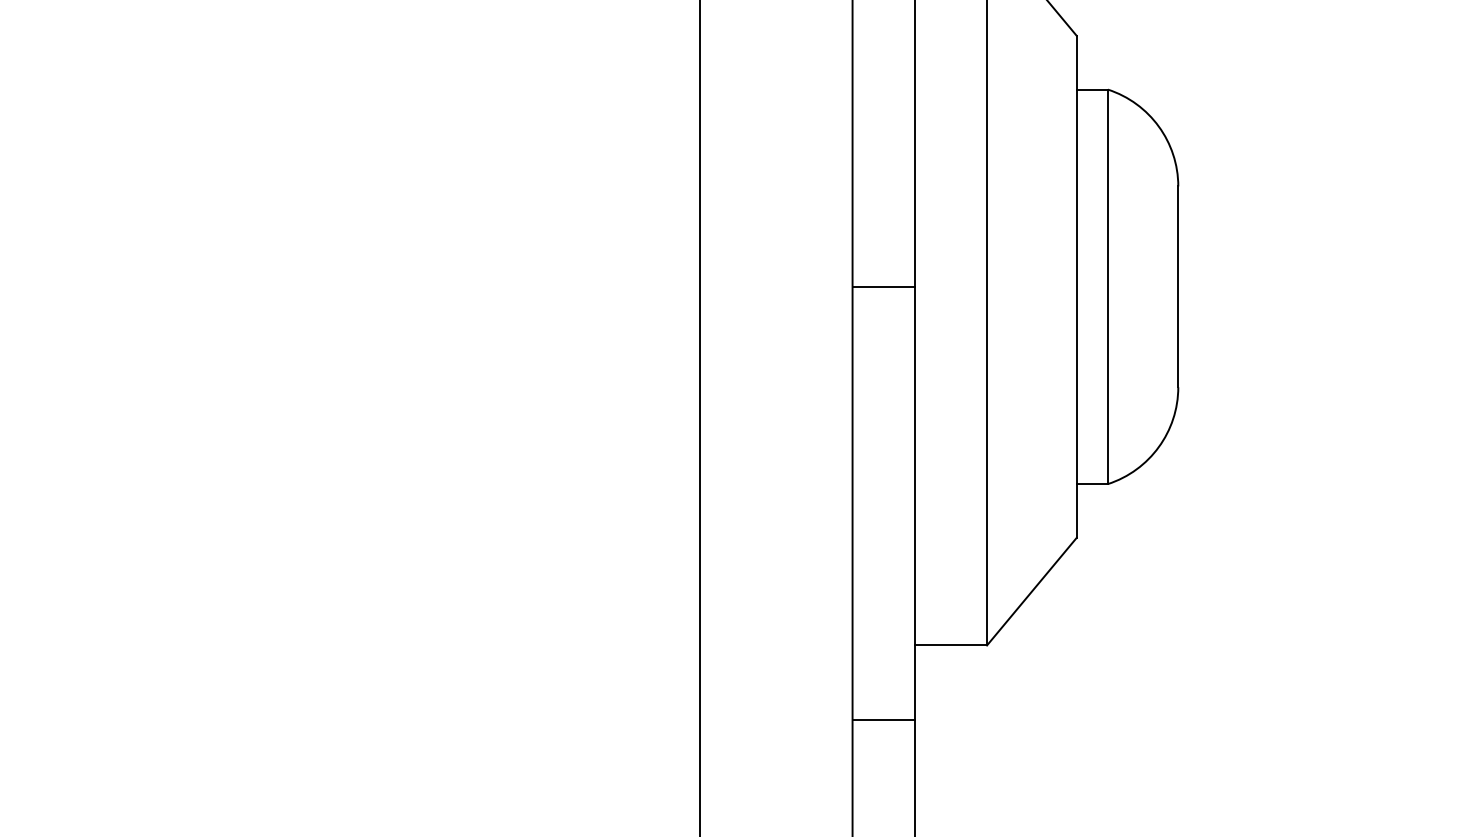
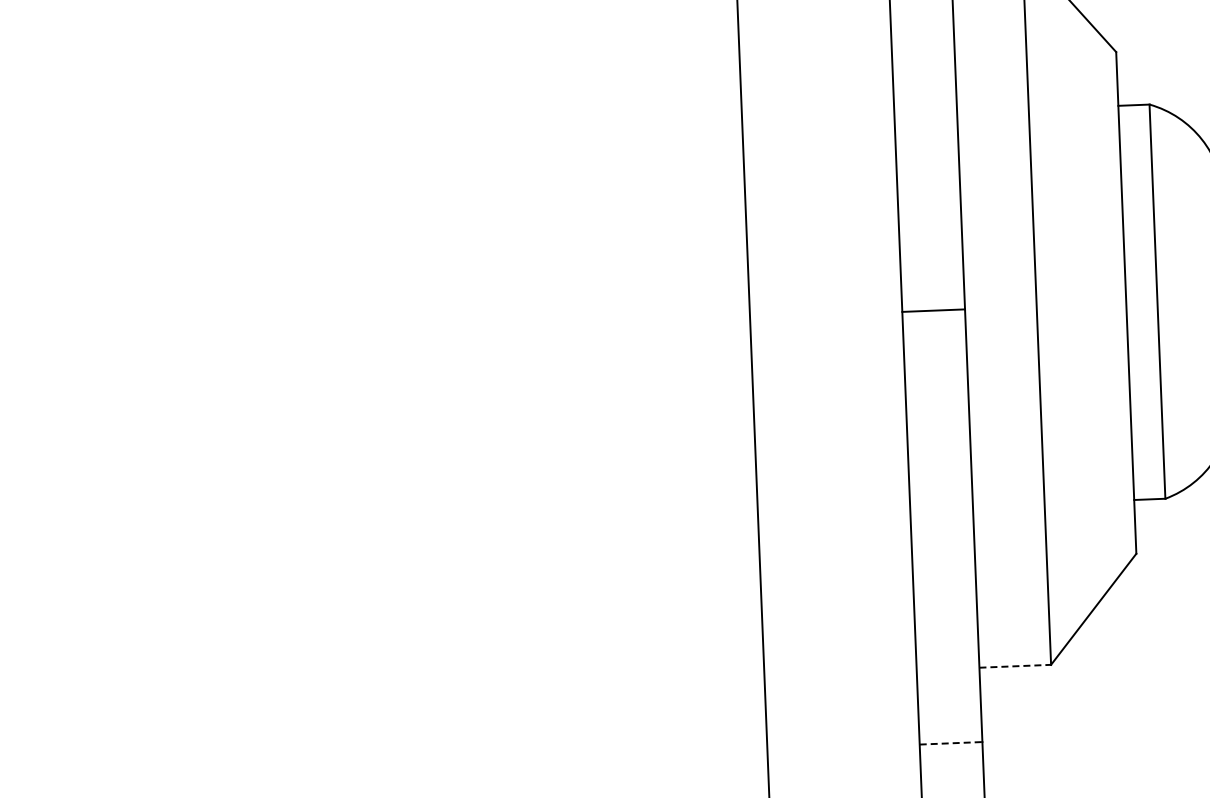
line: (951, 645) -> (1015, 666), solid -> dashed
line: (884, 719) -> (951, 742), solid -> dashed

